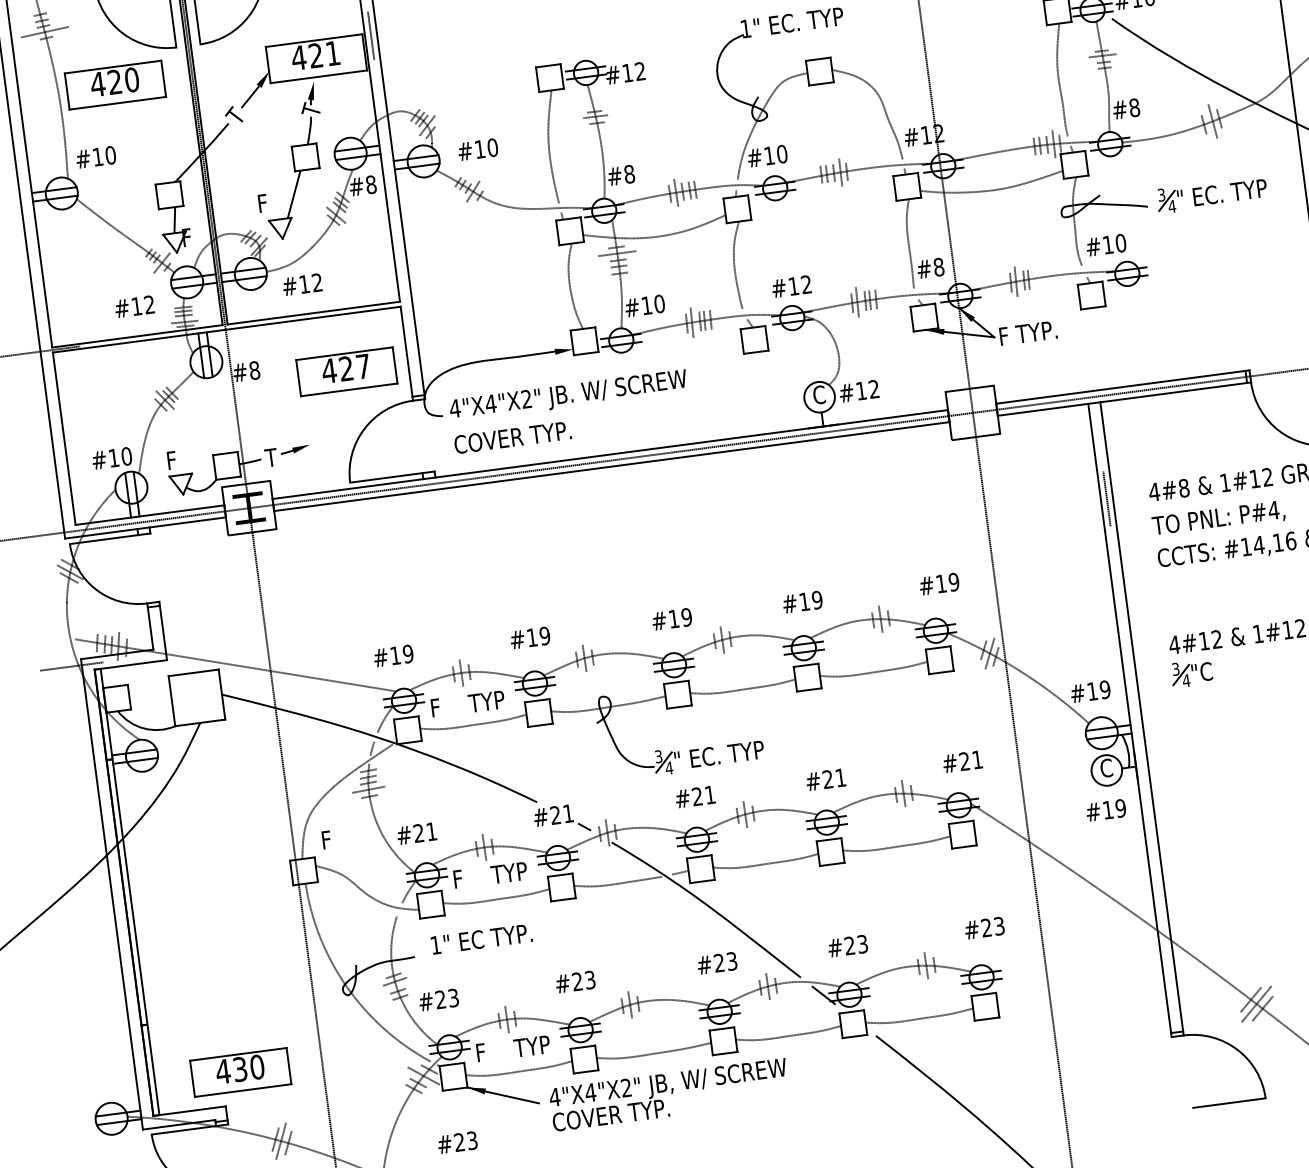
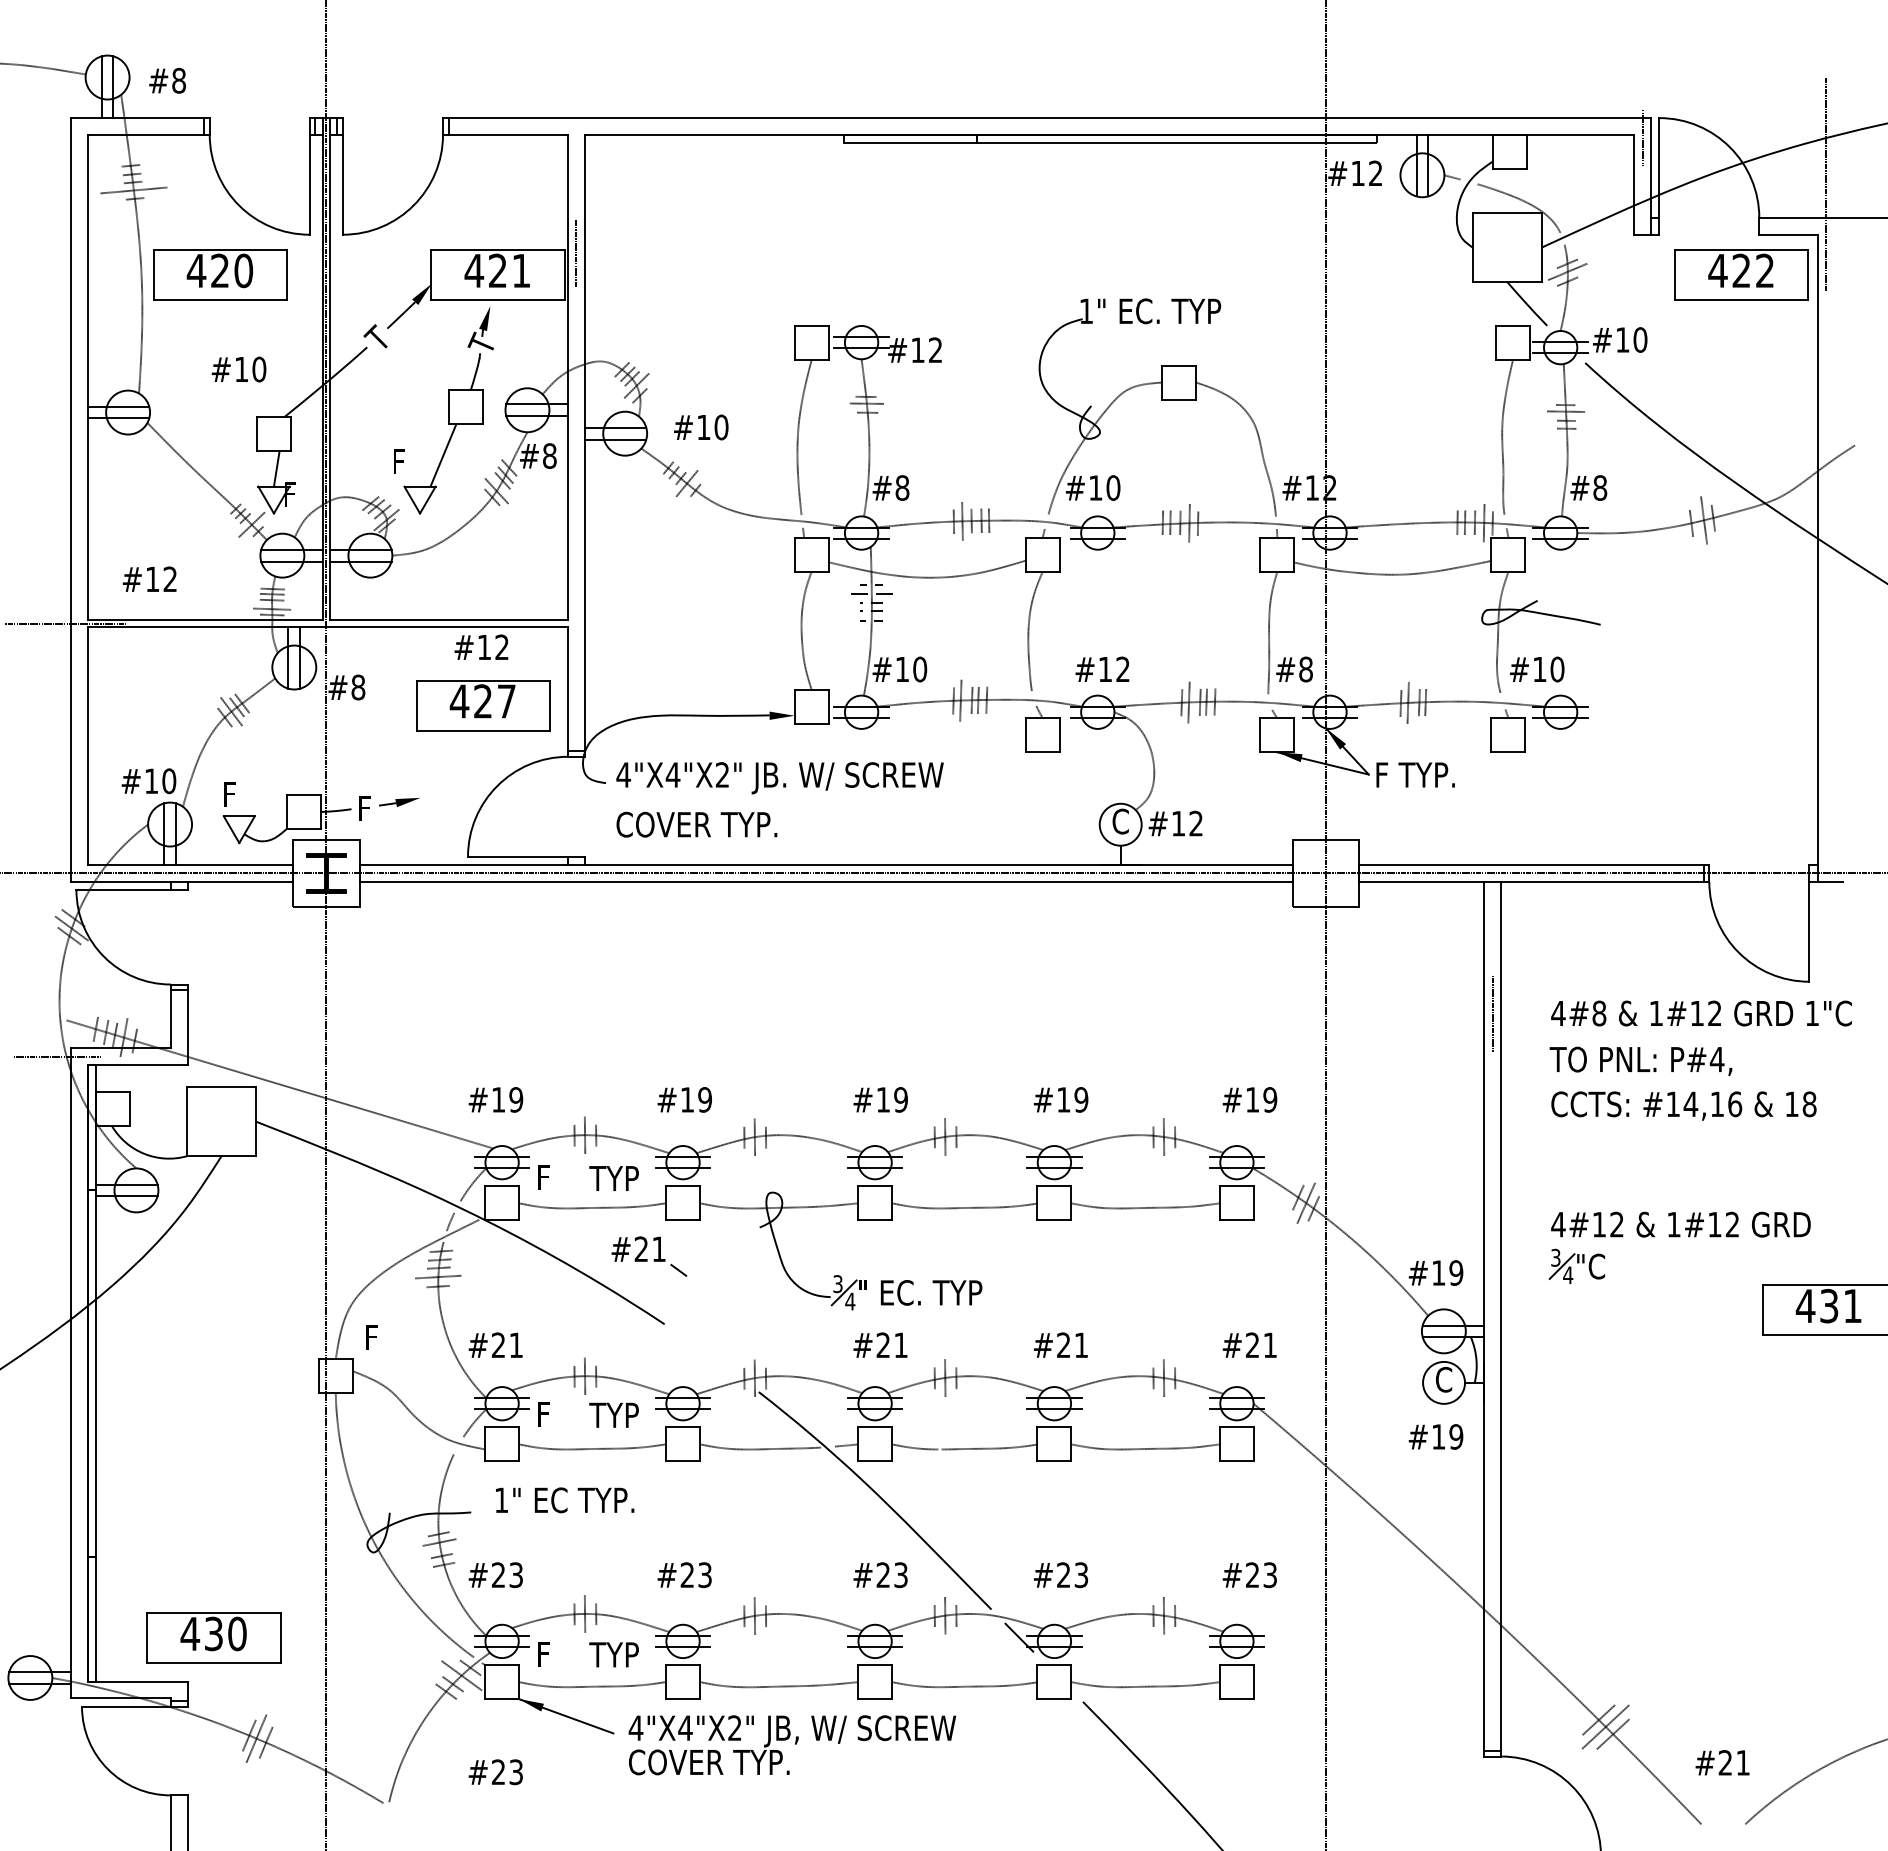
text: (95, 157) -> (238, 369), moved
part: (1211, 194) -> (1689, 619), removed
text: (302, 284) -> (481, 646), moved
text: (134, 306) -> (149, 578), moved
text: (271, 457) -> (365, 808), T -> F
part: (562, 819) -> (649, 1256), moved

